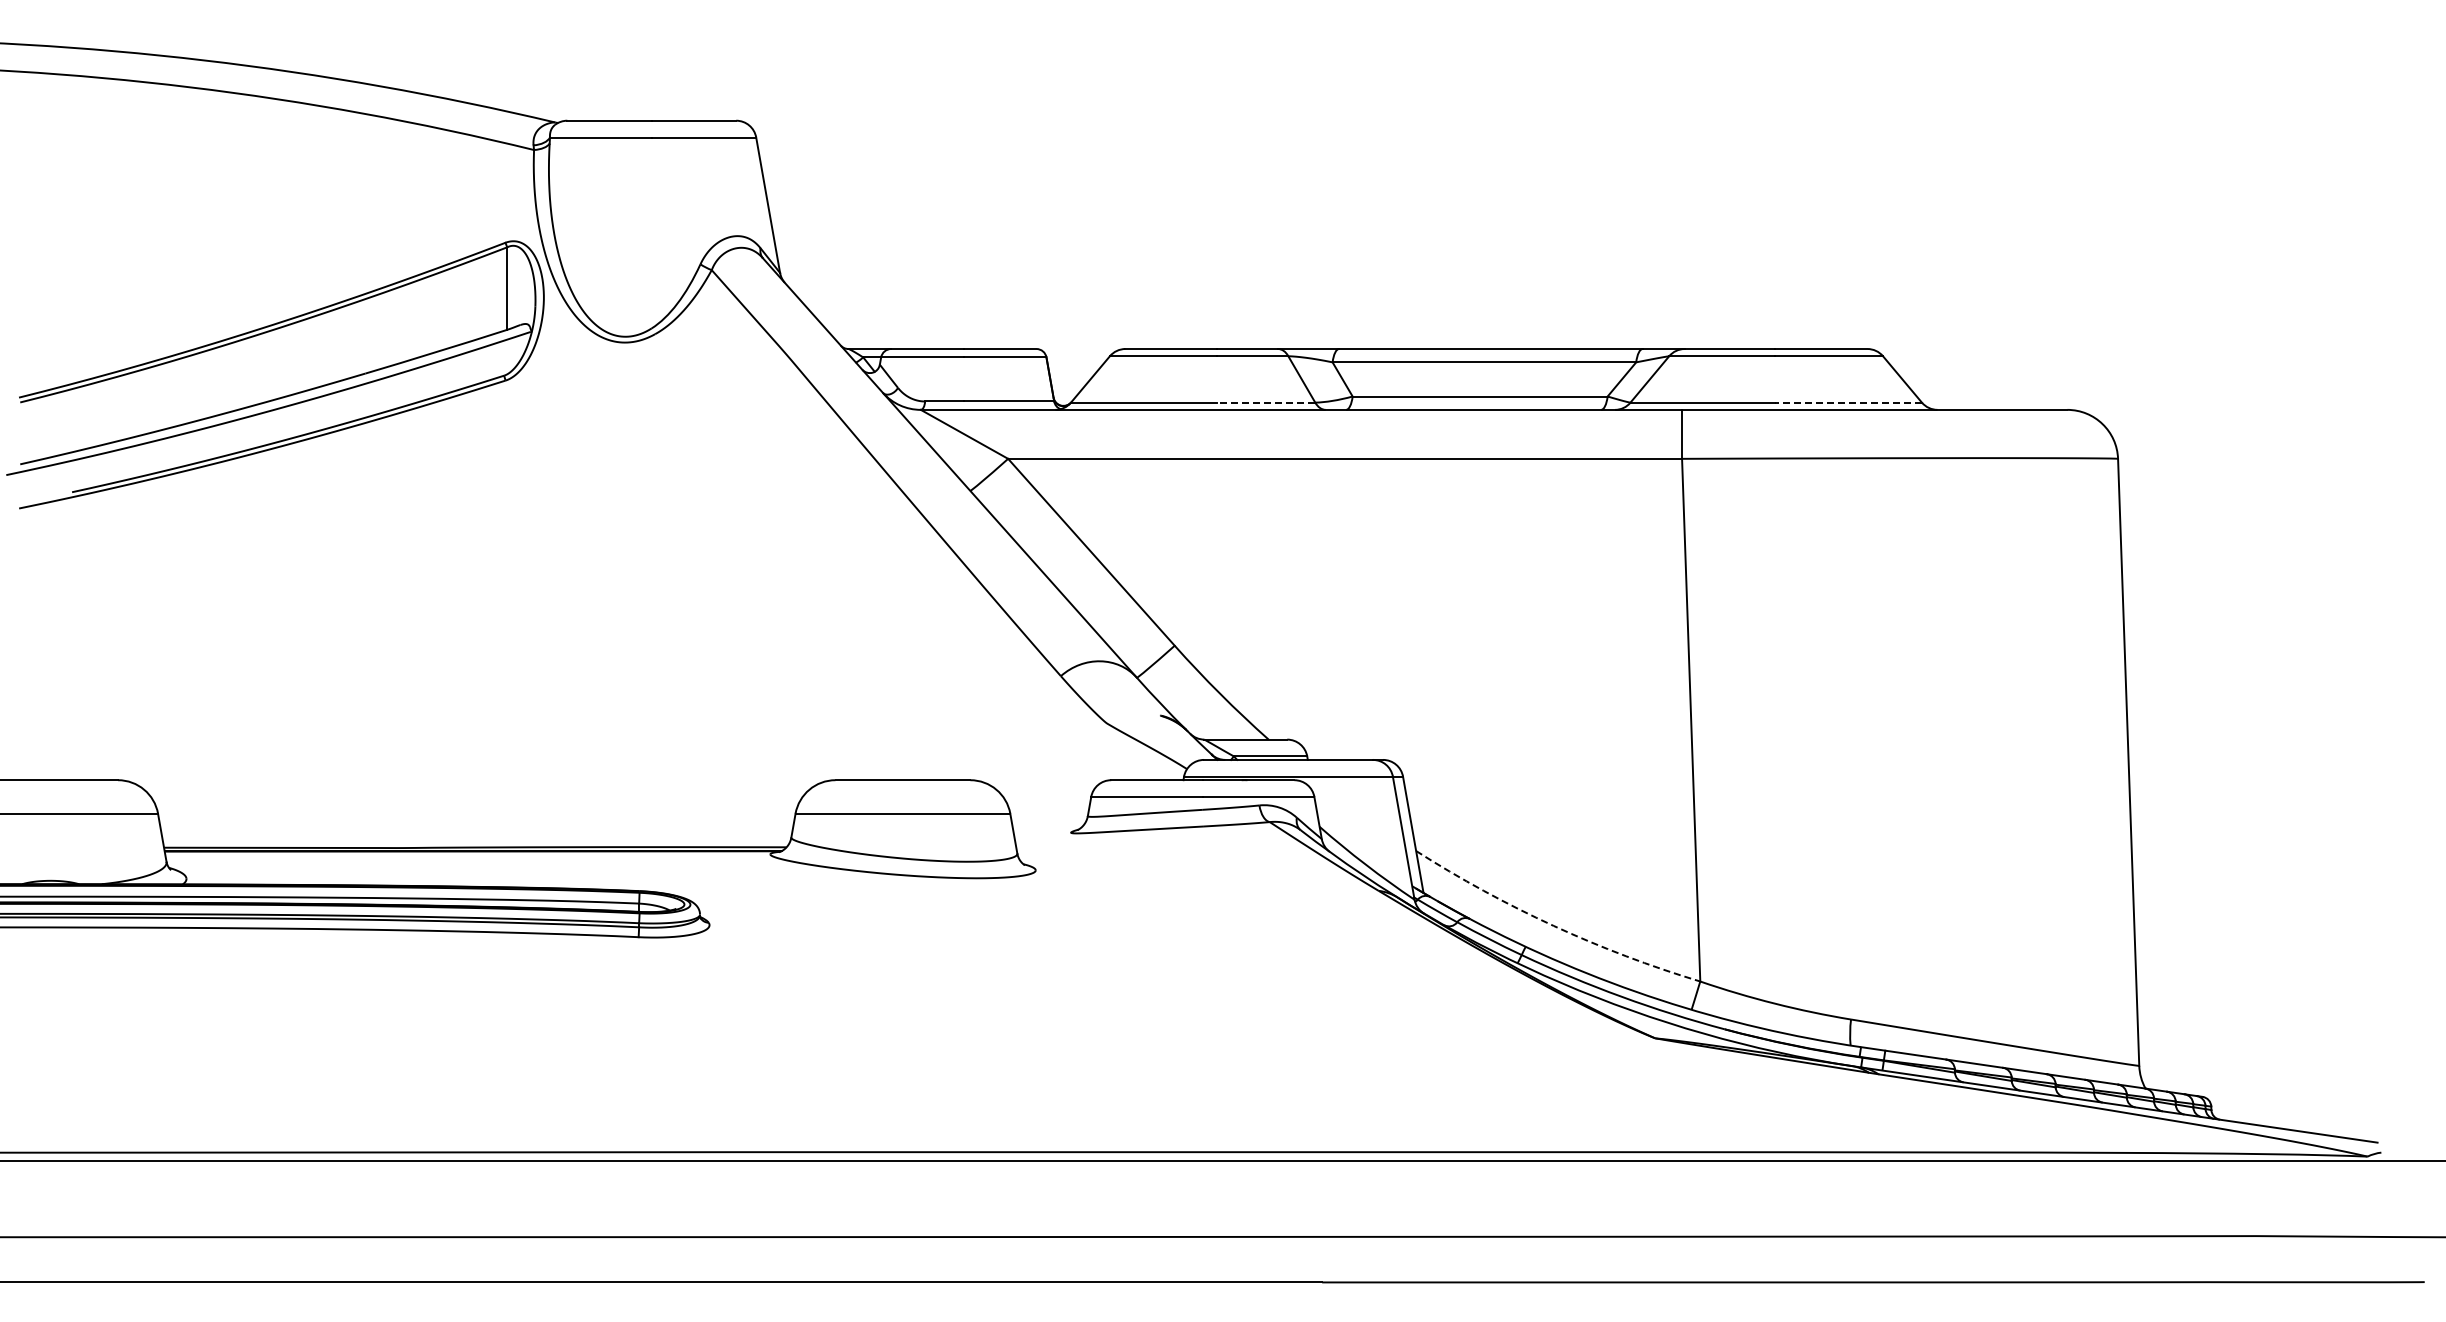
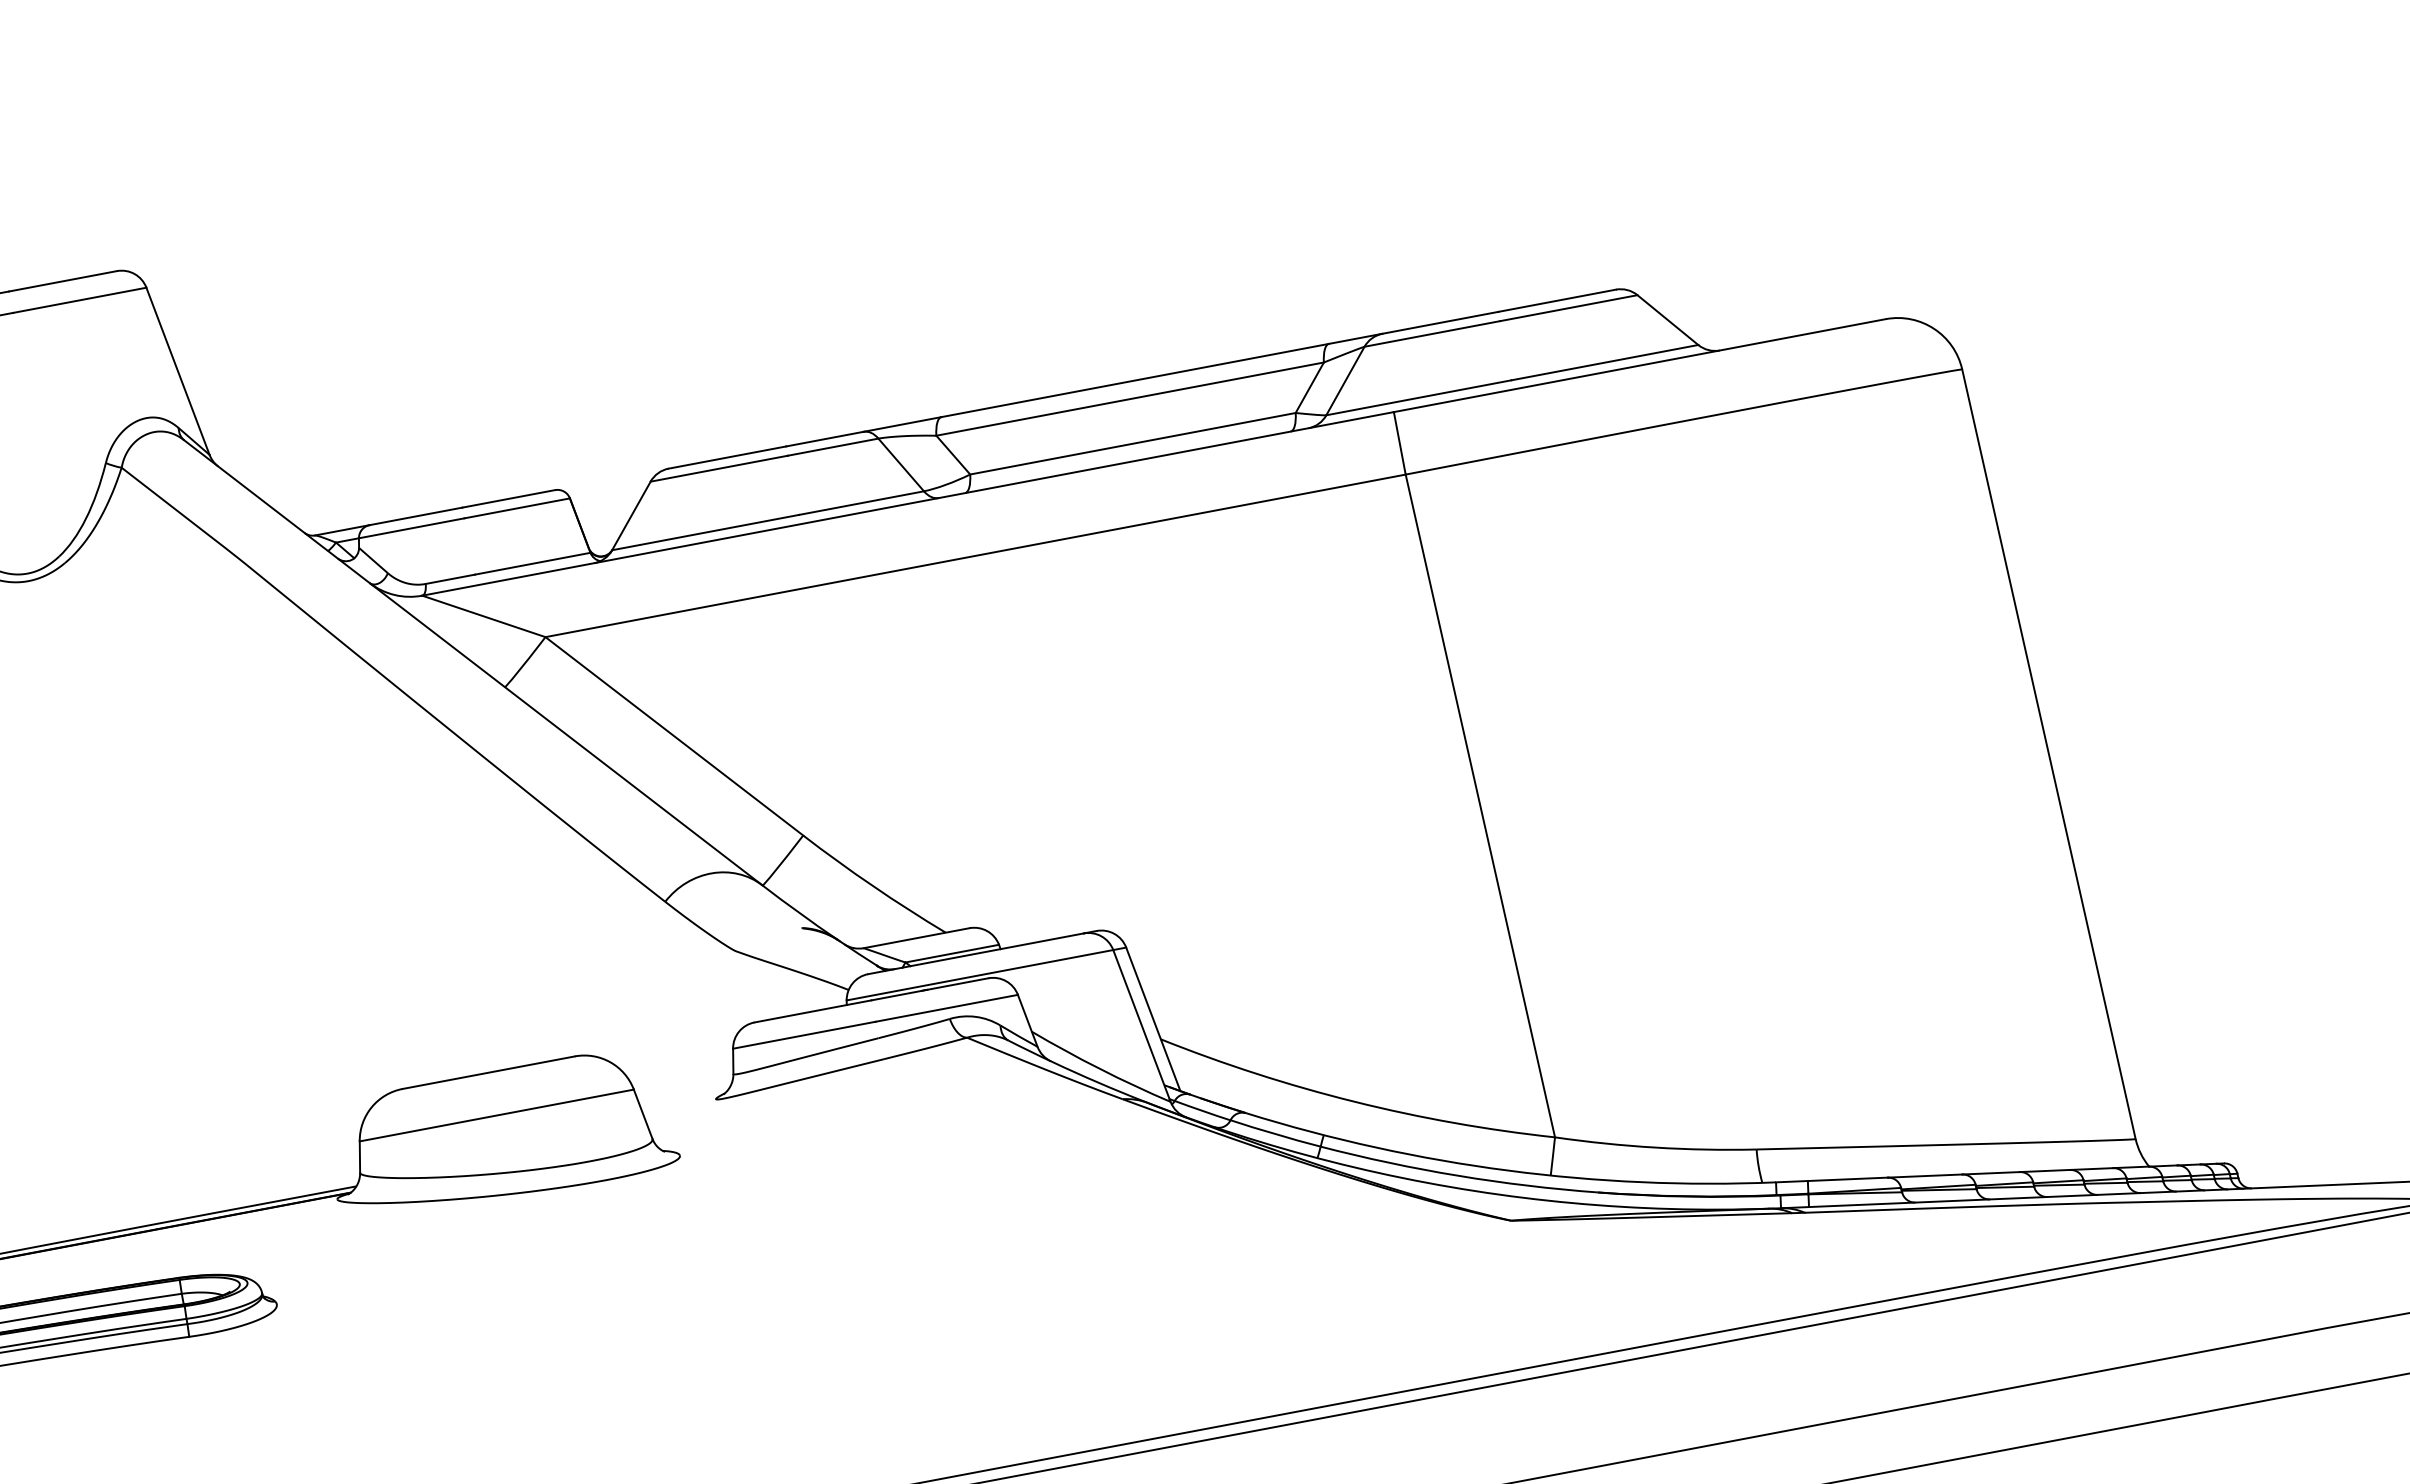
line: (1266, 402) -> (861, 502), dashed -> solid
line: (1848, 402) -> (1604, 362), dashed -> solid
arc: (1553, 925) -> (1354, 1101), dashed -> solid

